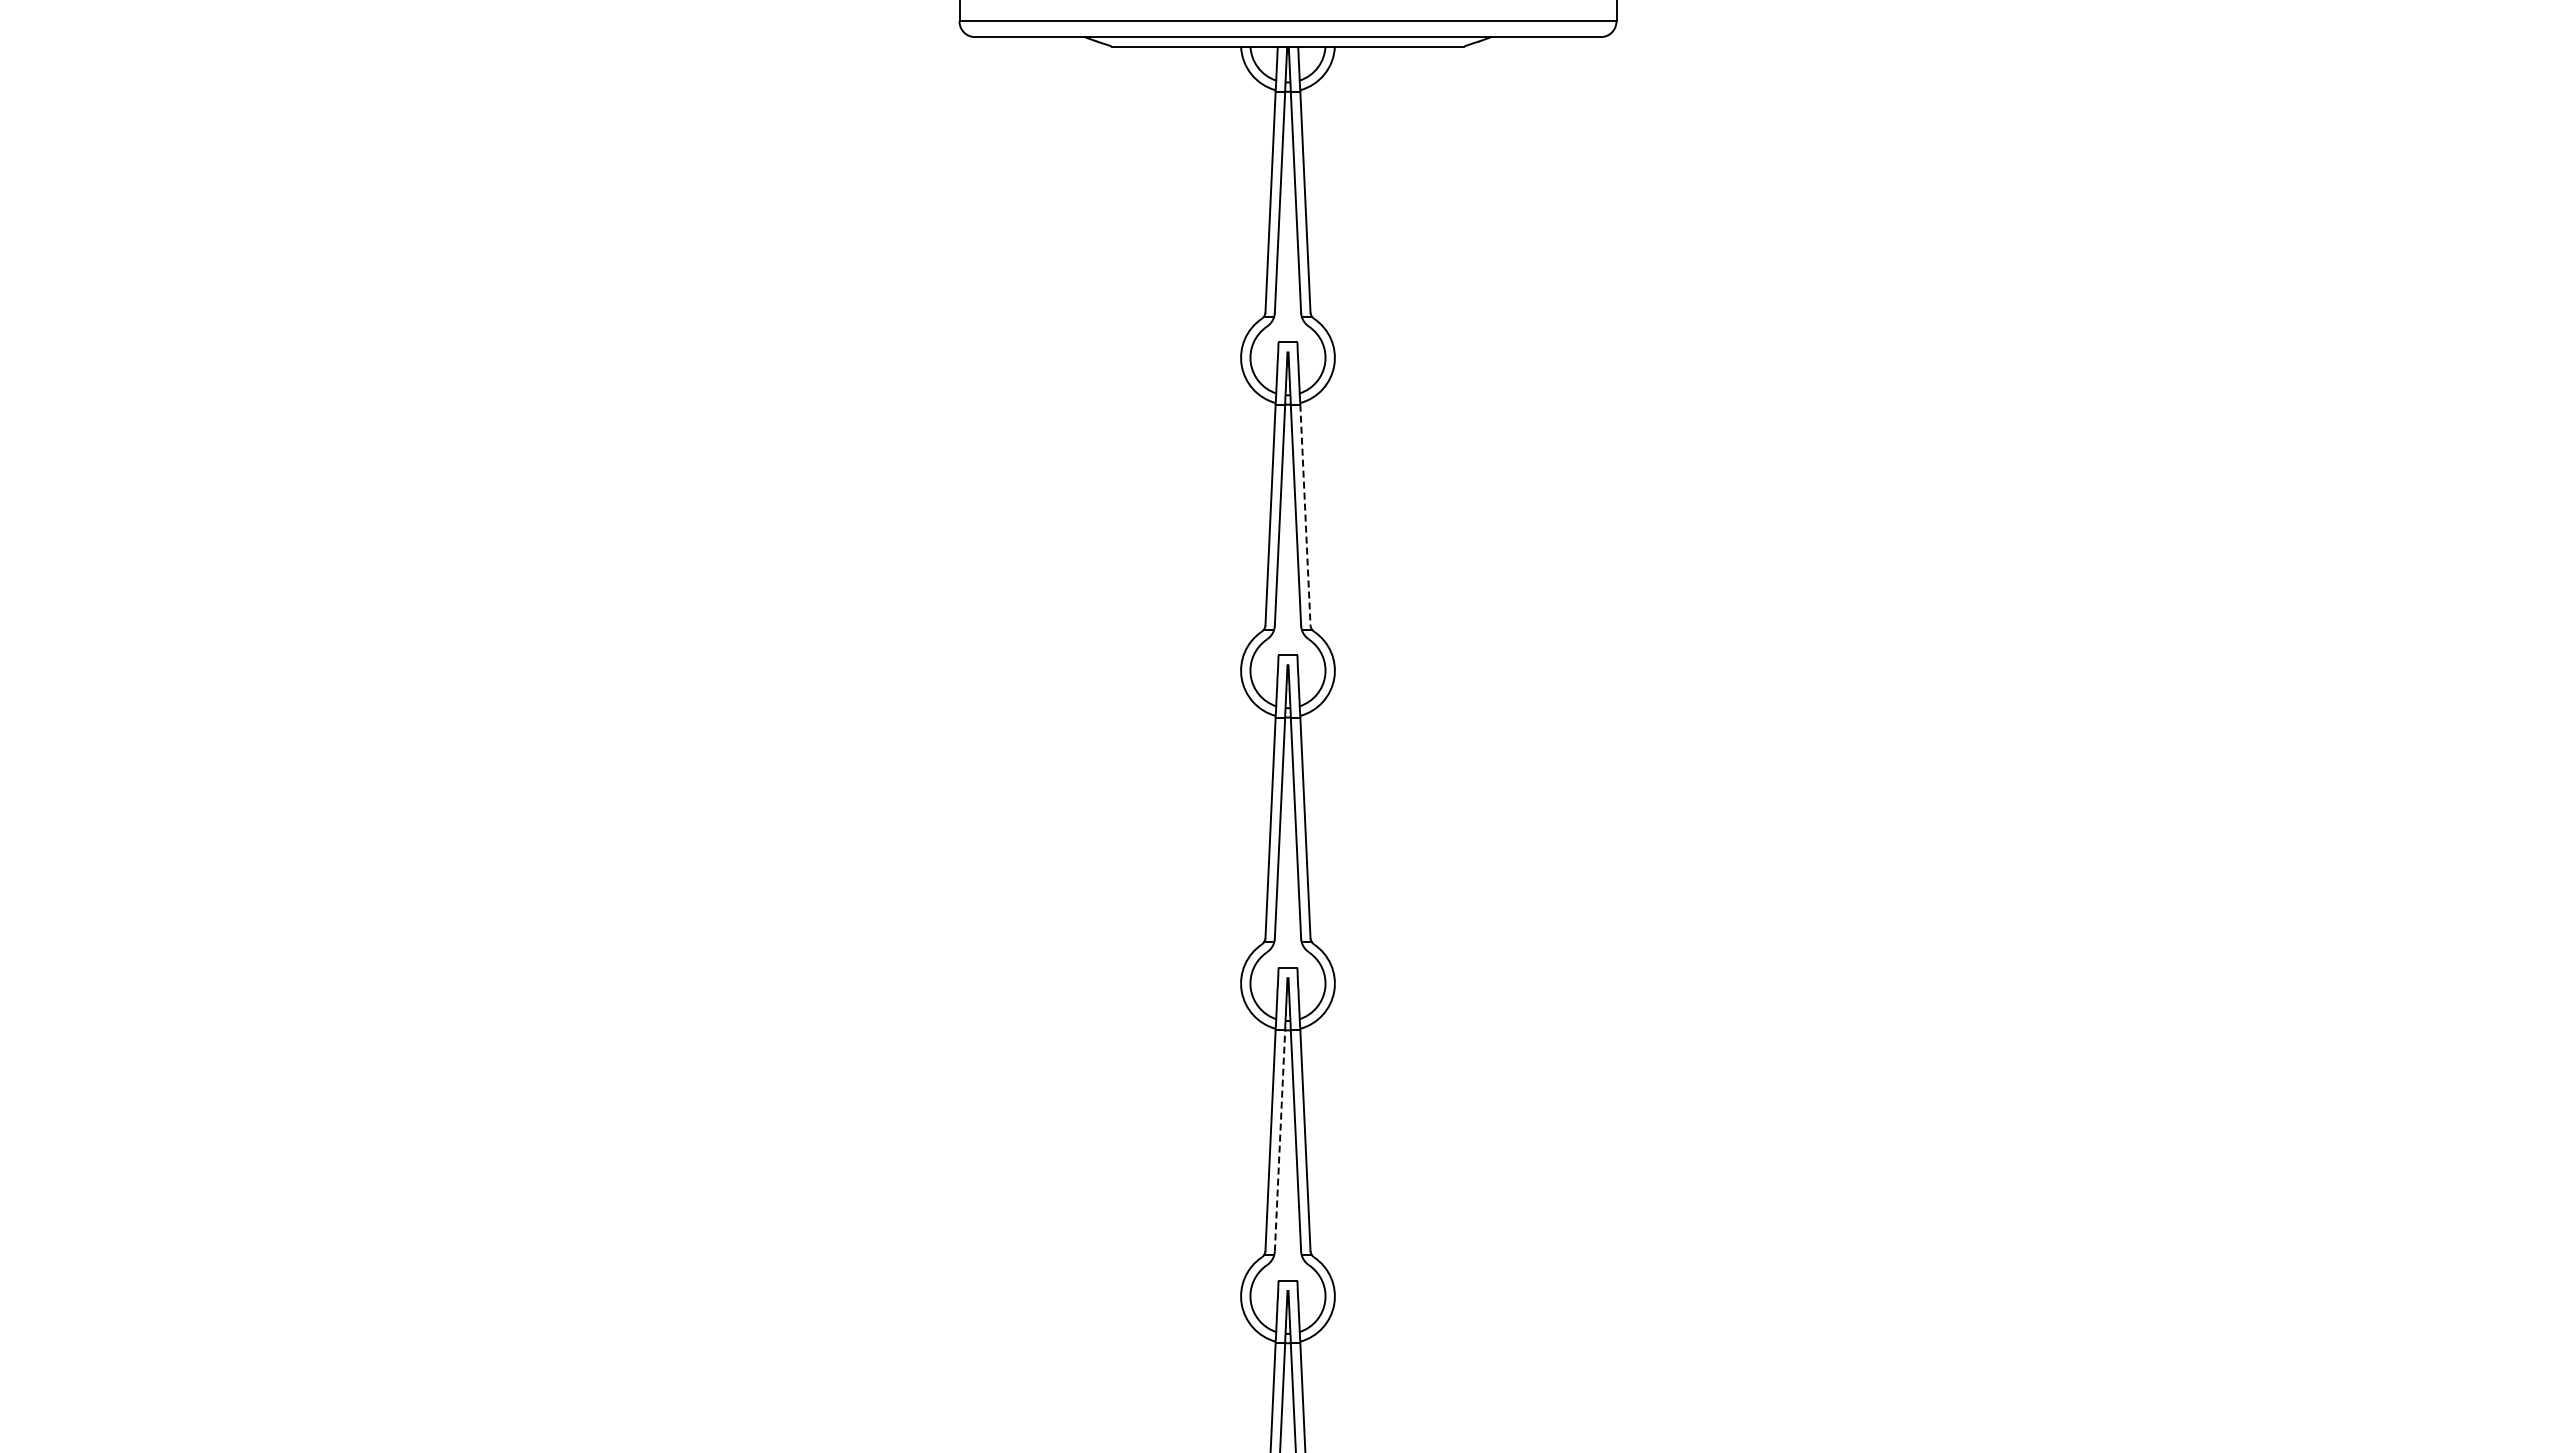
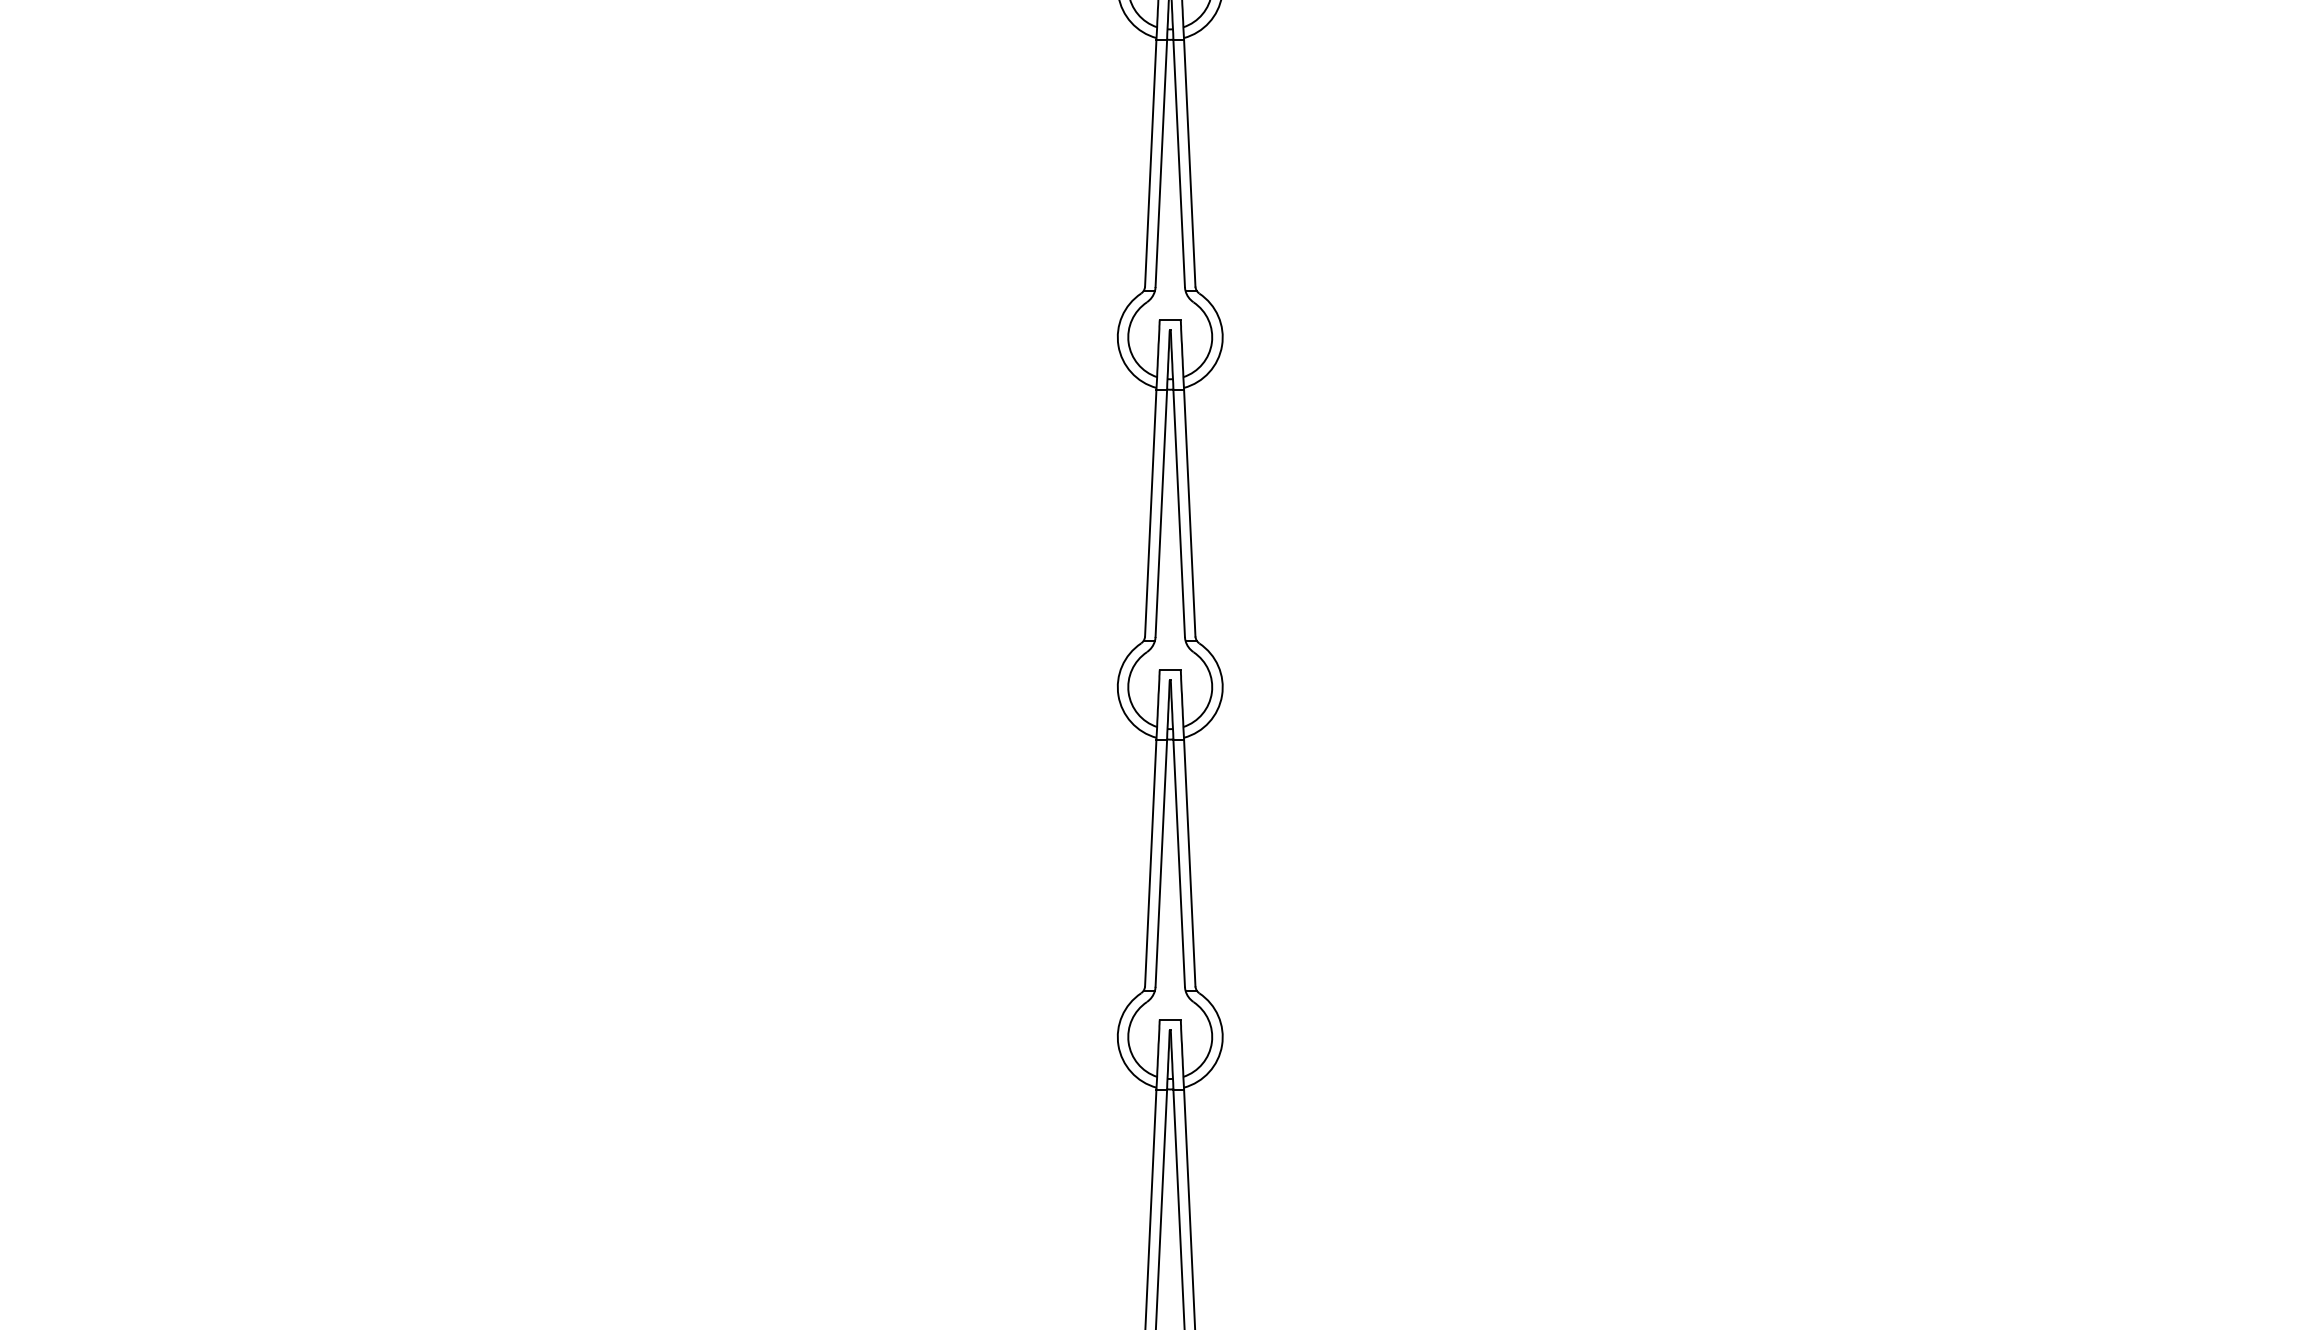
line: (1305, 515) -> (1189, 163), dashed -> solid
line: (1280, 1140) -> (1161, 862), dashed -> solid

